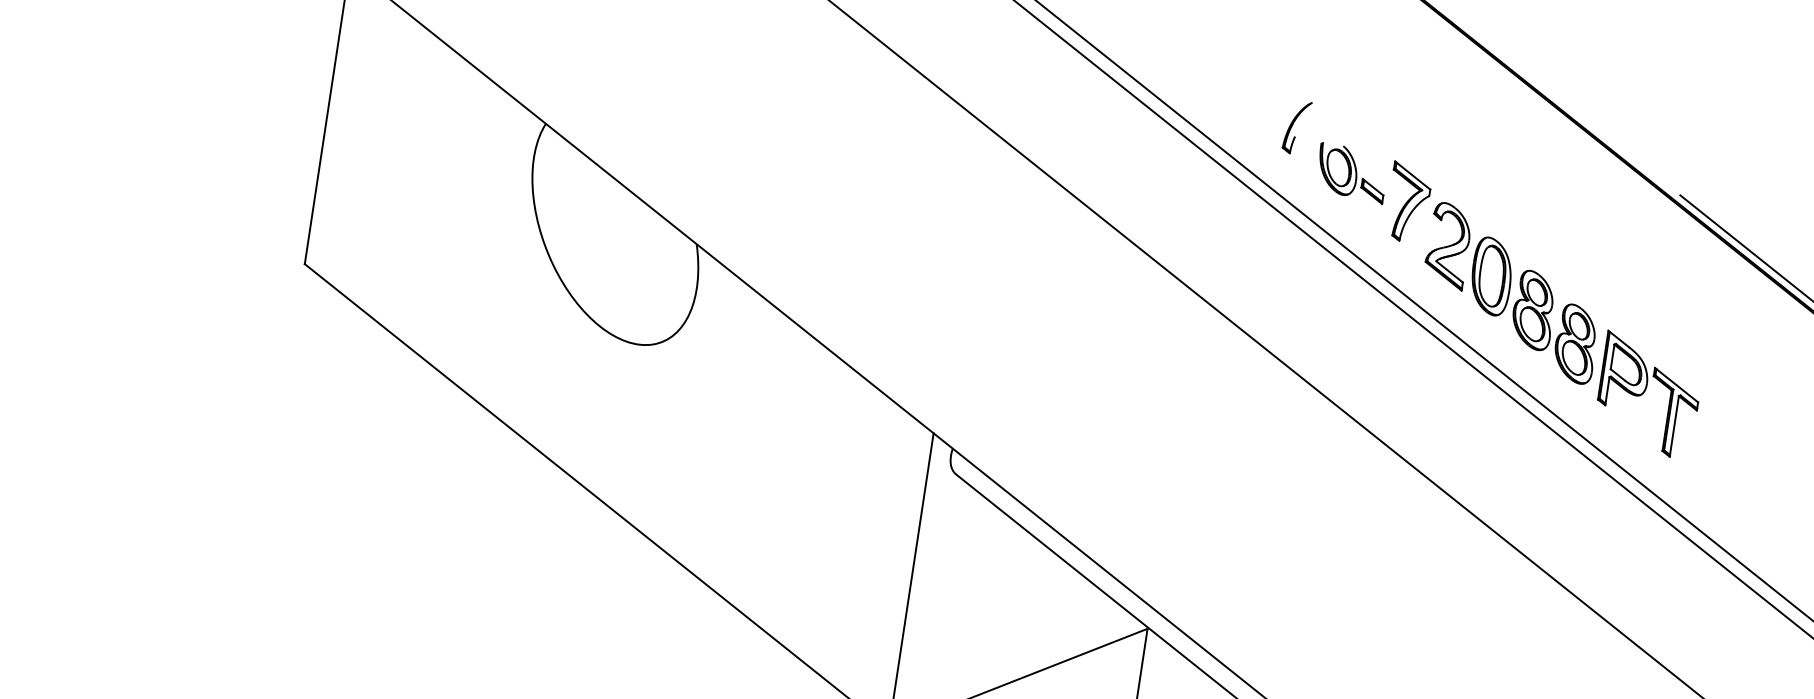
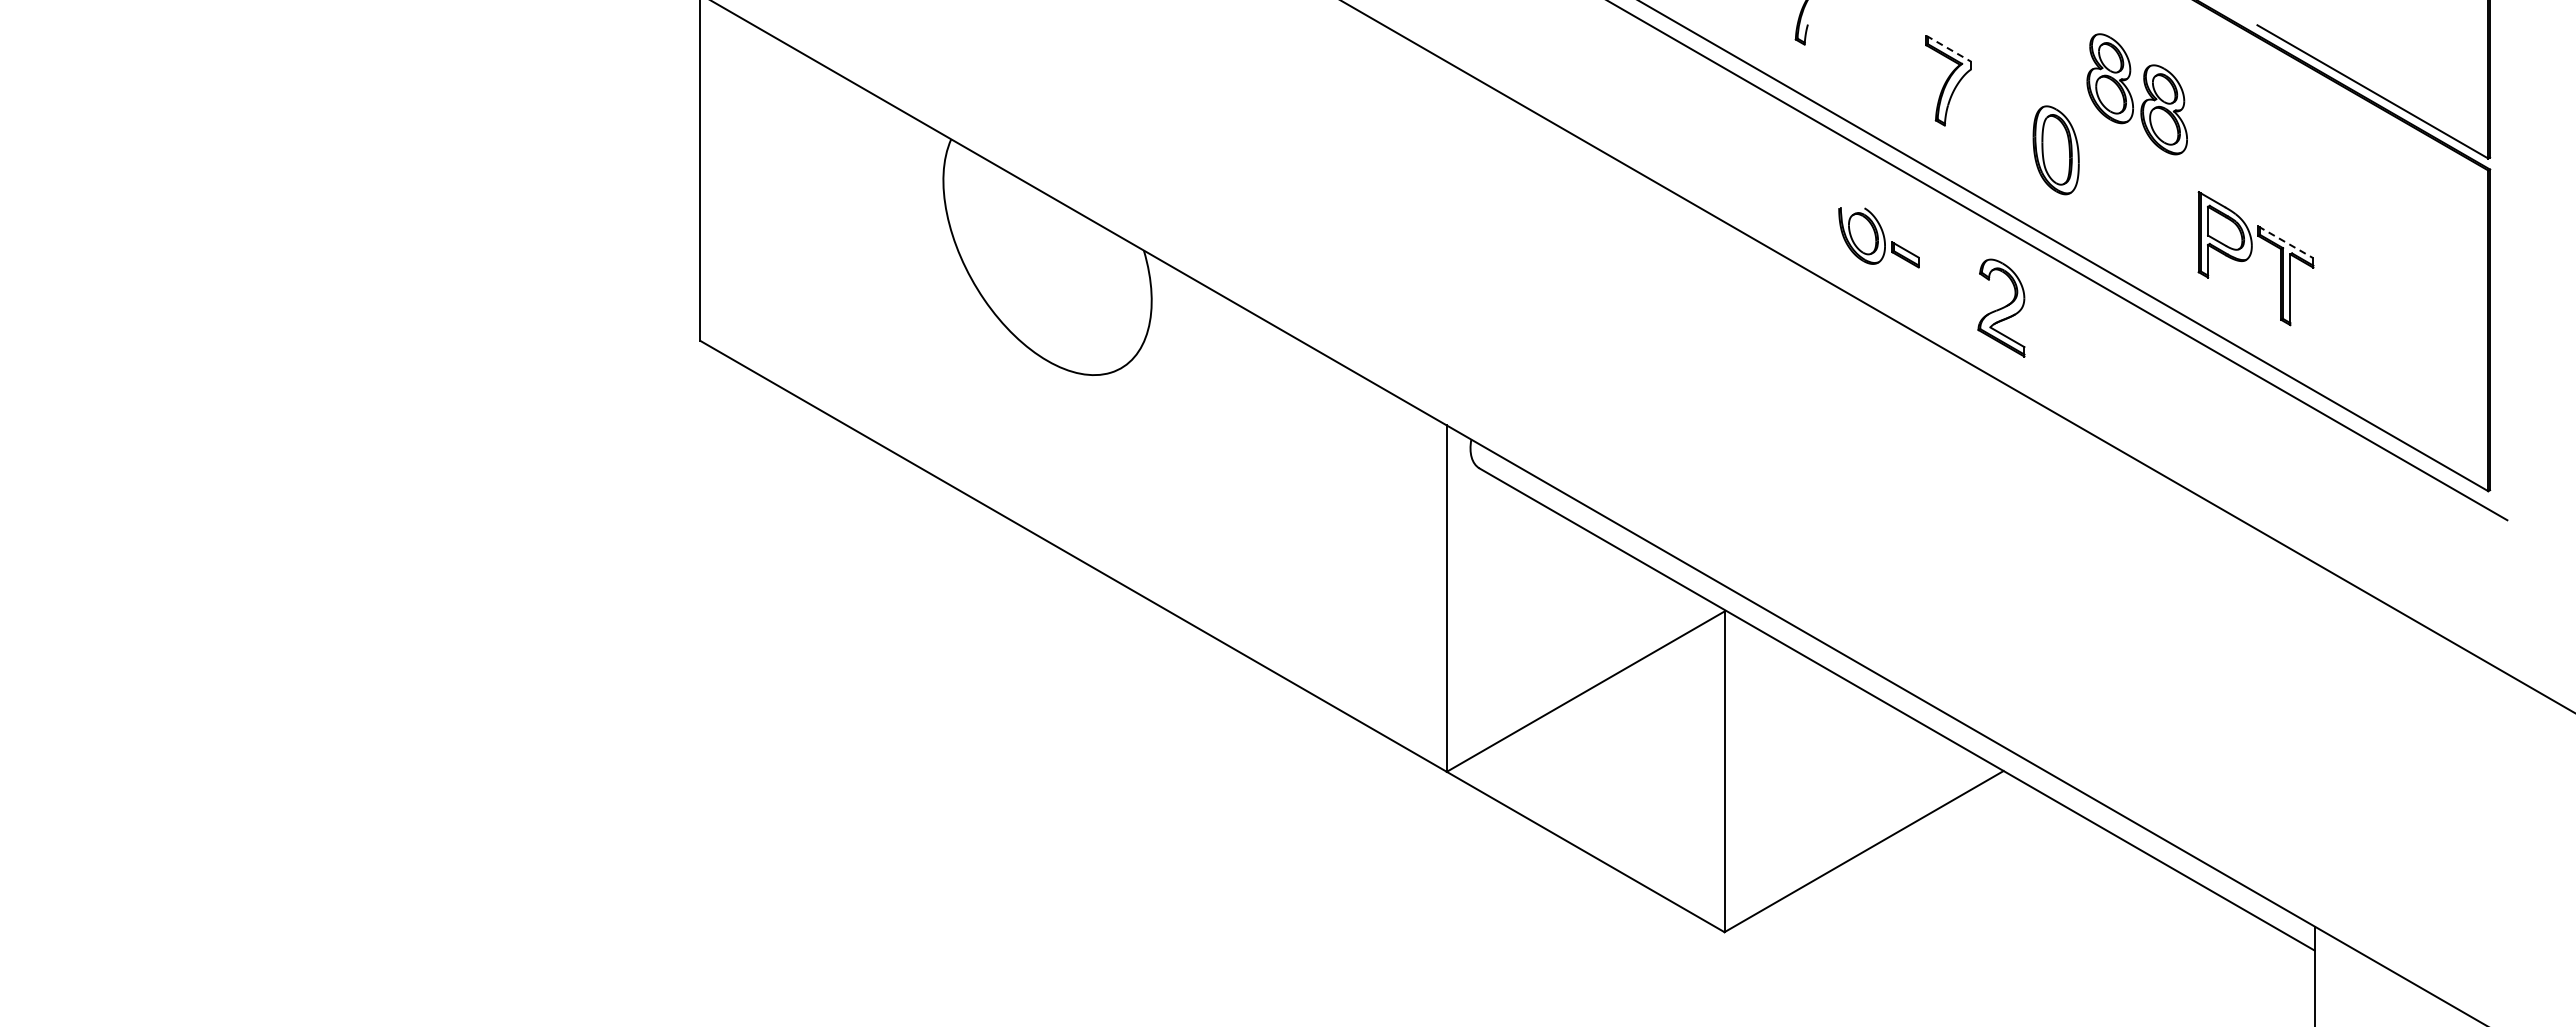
part: (1351, 173) -> (1878, 237), moved
line: (1412, 175) -> (1948, 48), solid -> dashed
part: (1448, 245) -> (2001, 307), moved
part: (1554, 327) -> (2136, 94), moved
line: (1676, 385) -> (2285, 242), solid -> dashed

